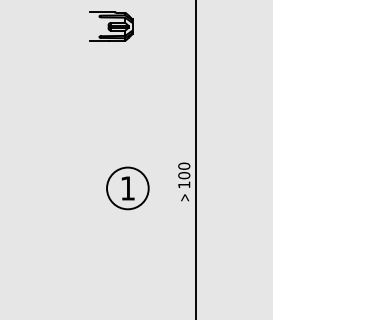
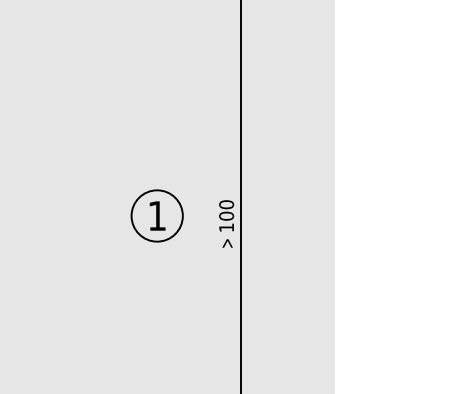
part: (111, 26) -> (137, 32), removed
part: (127, 188) -> (156, 216), moved

